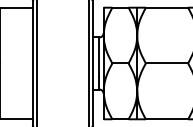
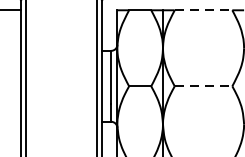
line: (167, 7) -> (204, 10), solid -> dashed
line: (167, 63) -> (204, 86), solid -> dashed

